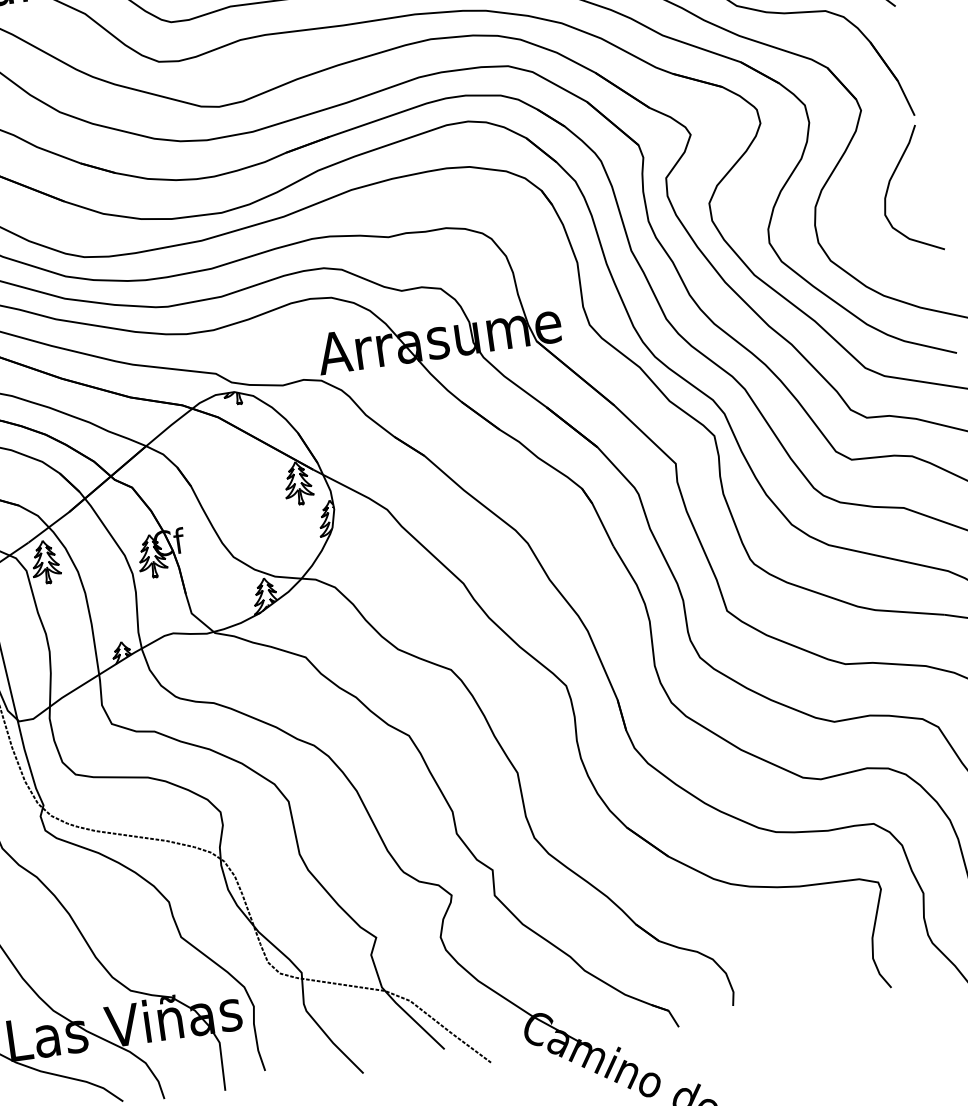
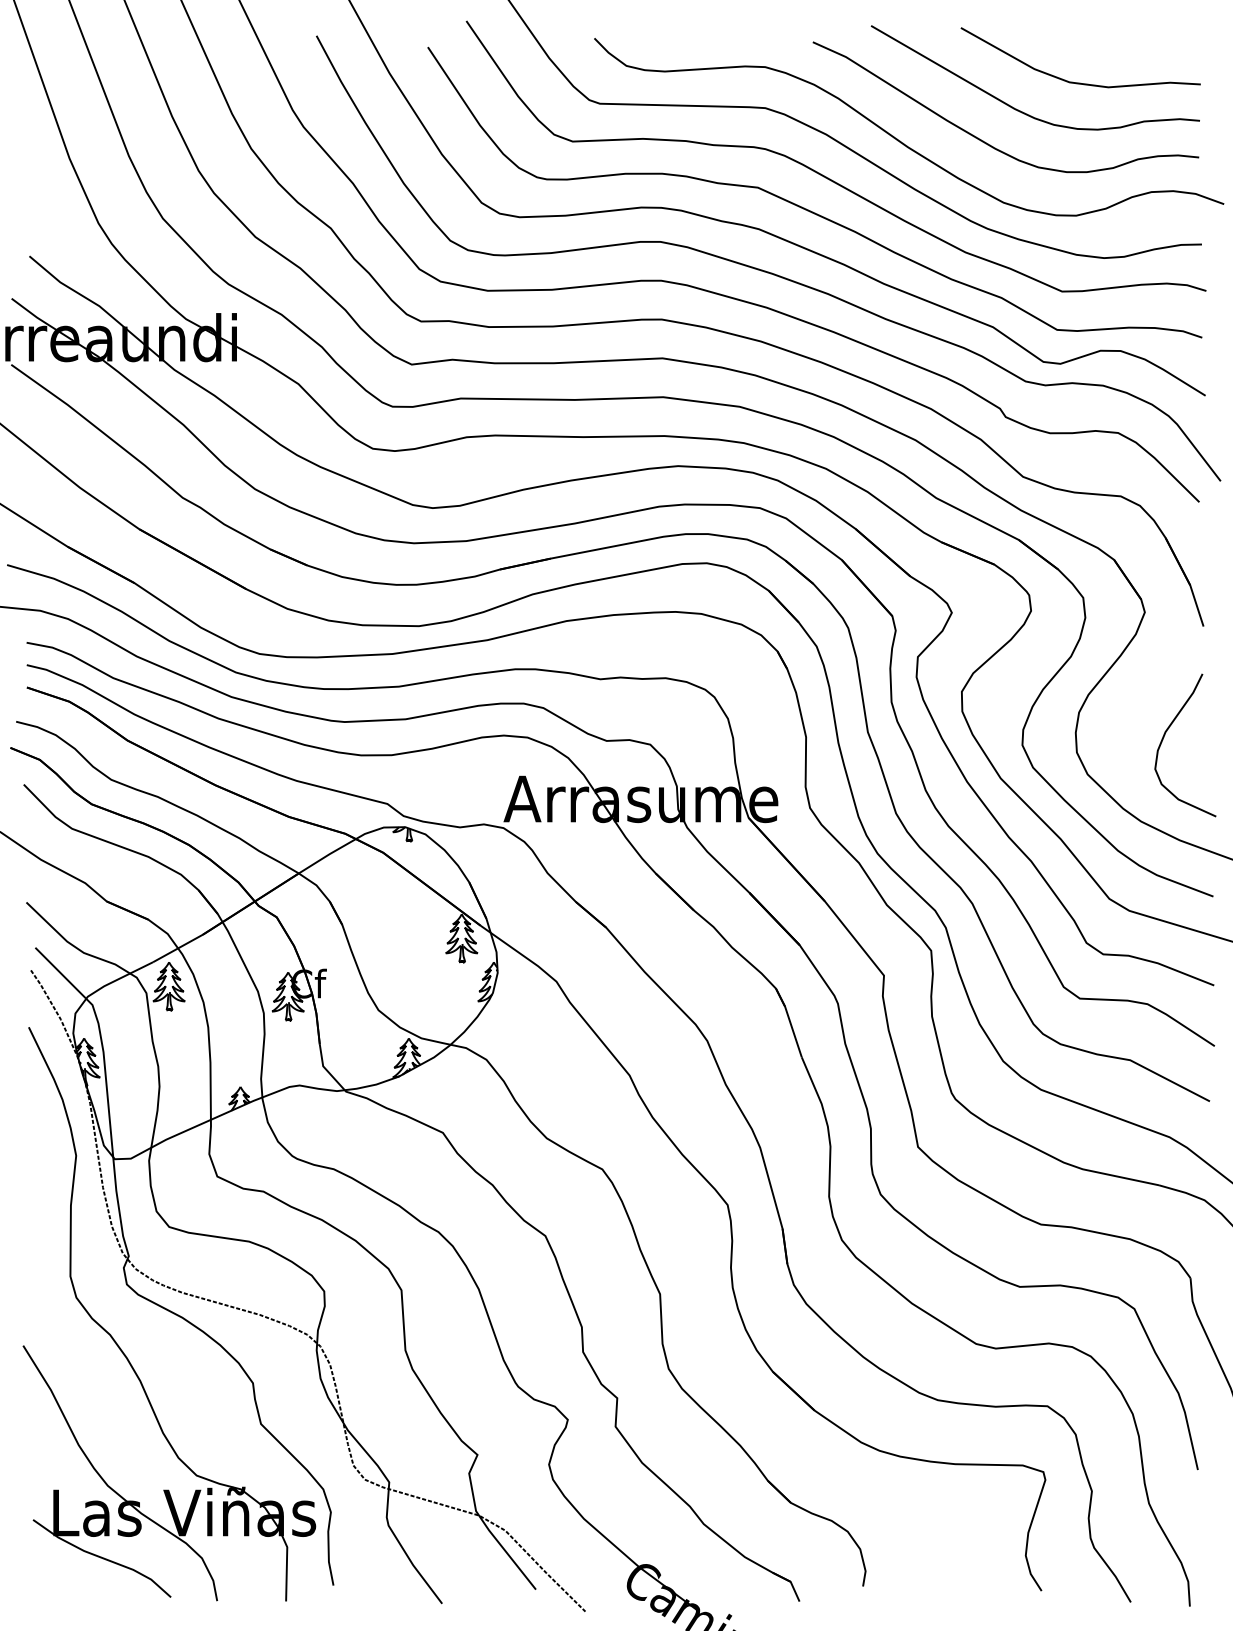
curve: (890, 184) -> (1165, 735), moved

